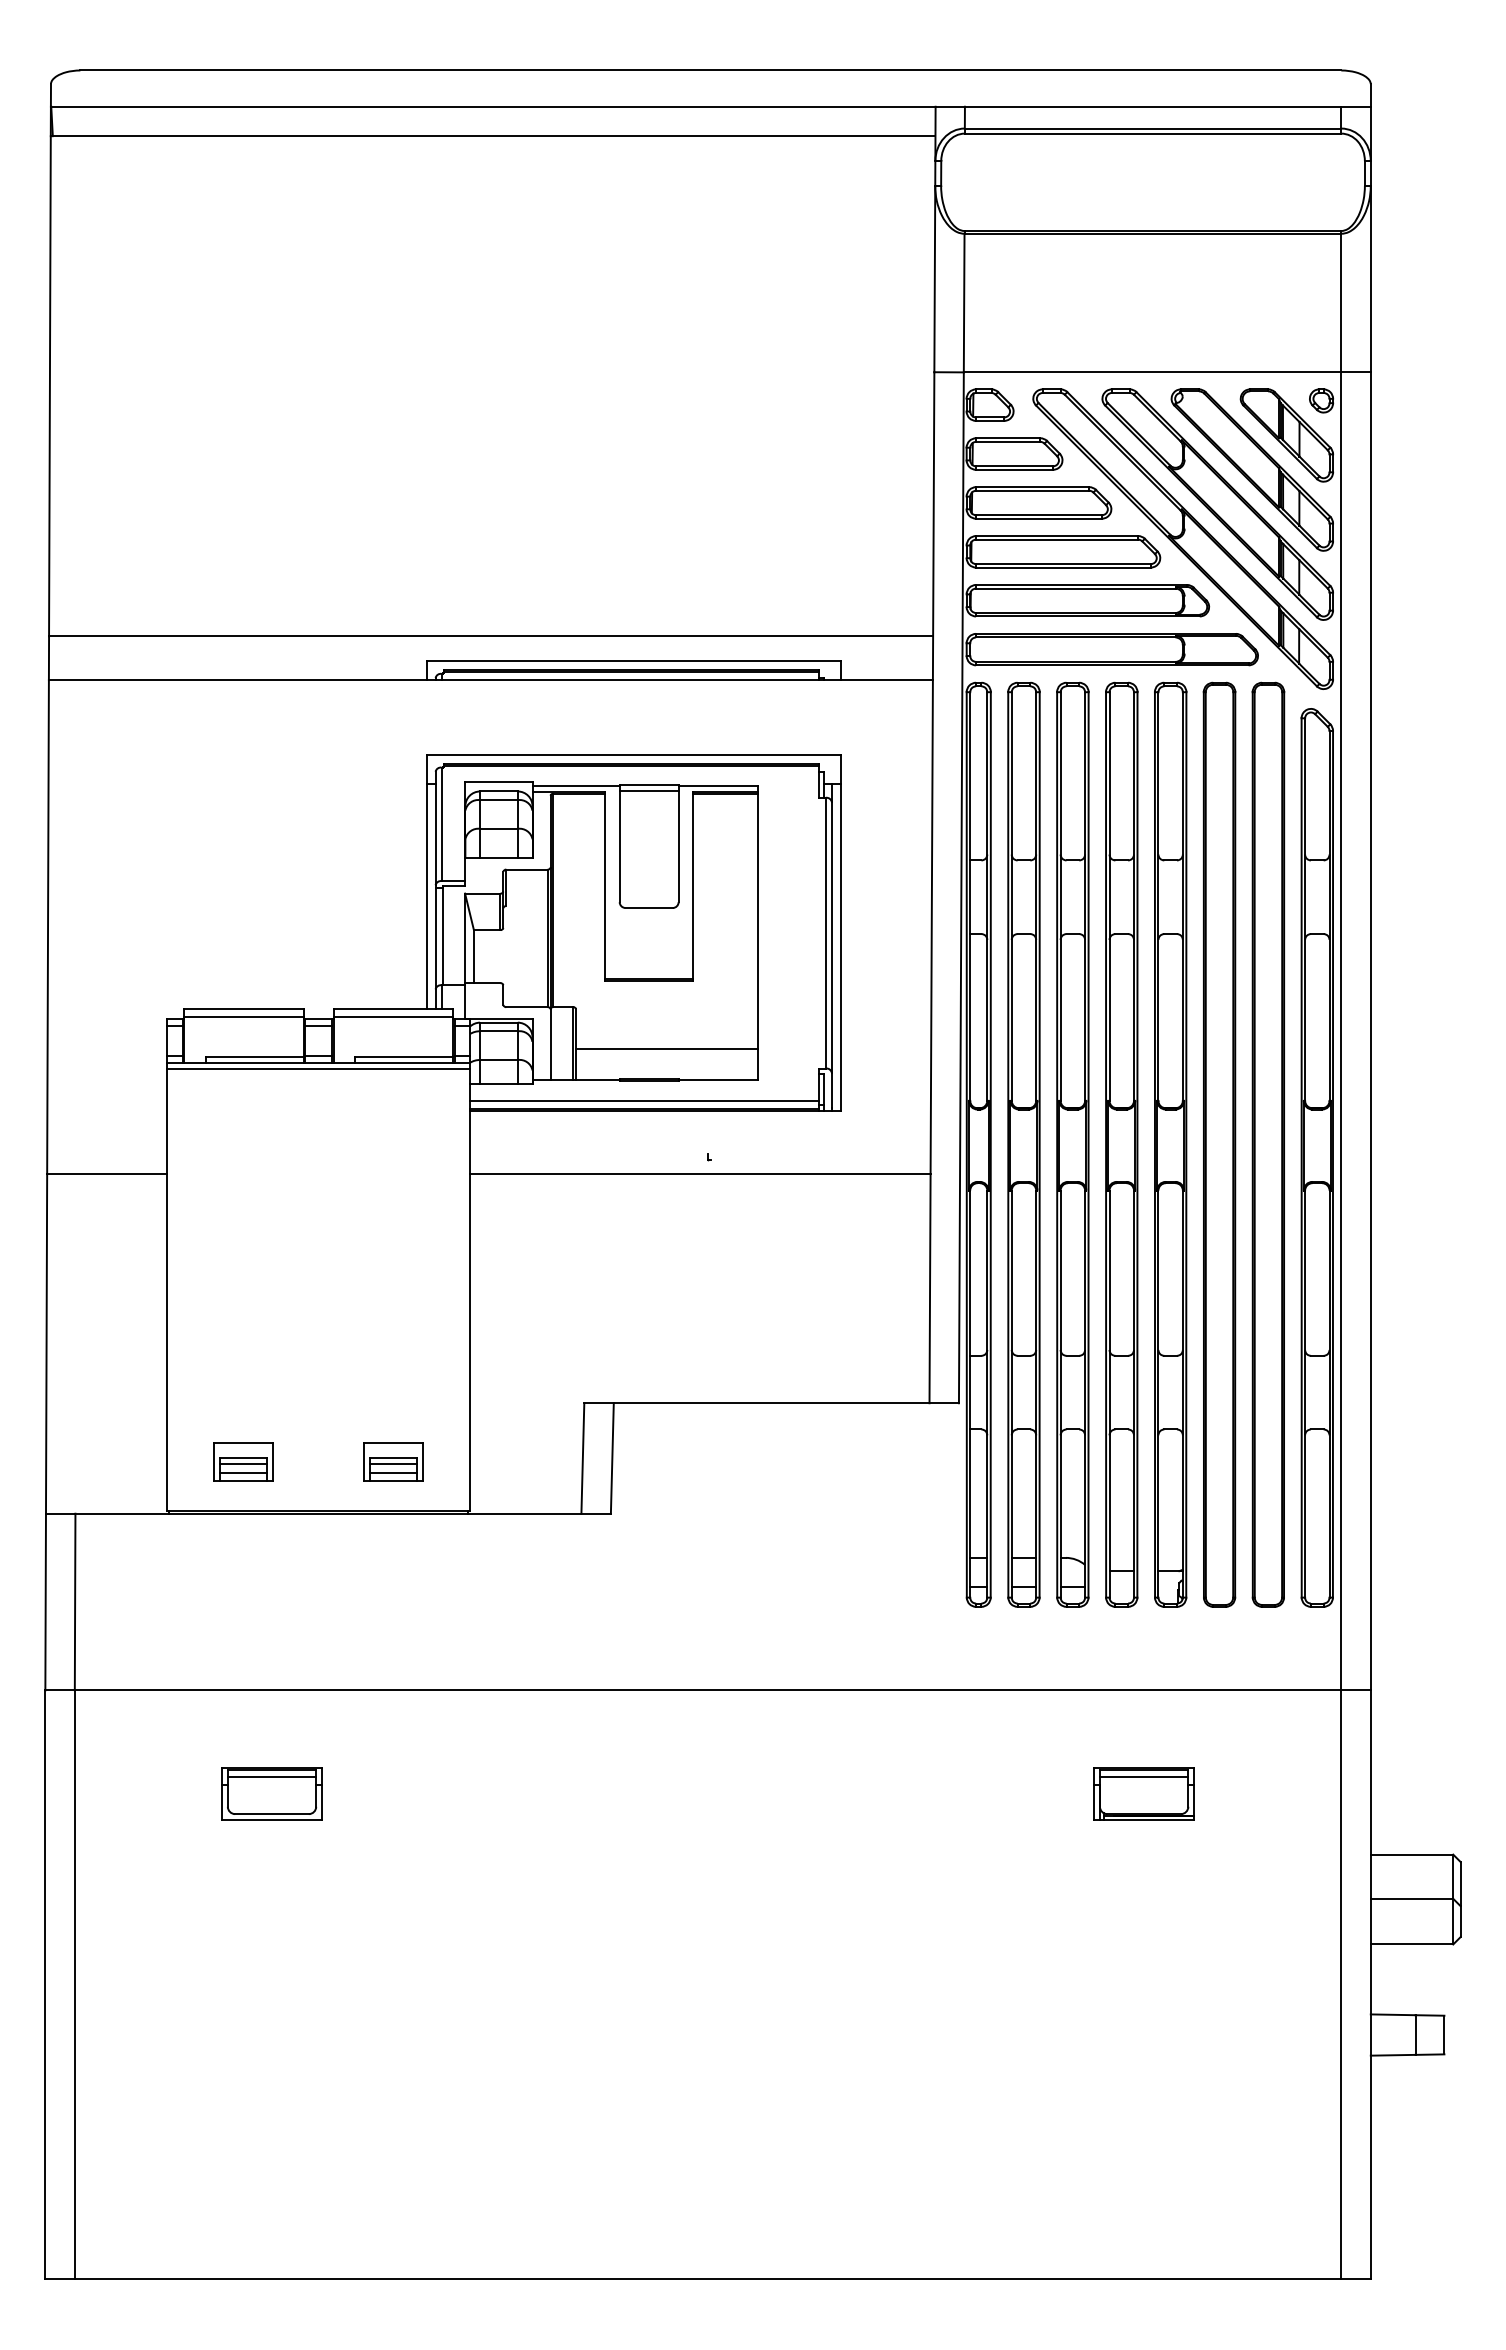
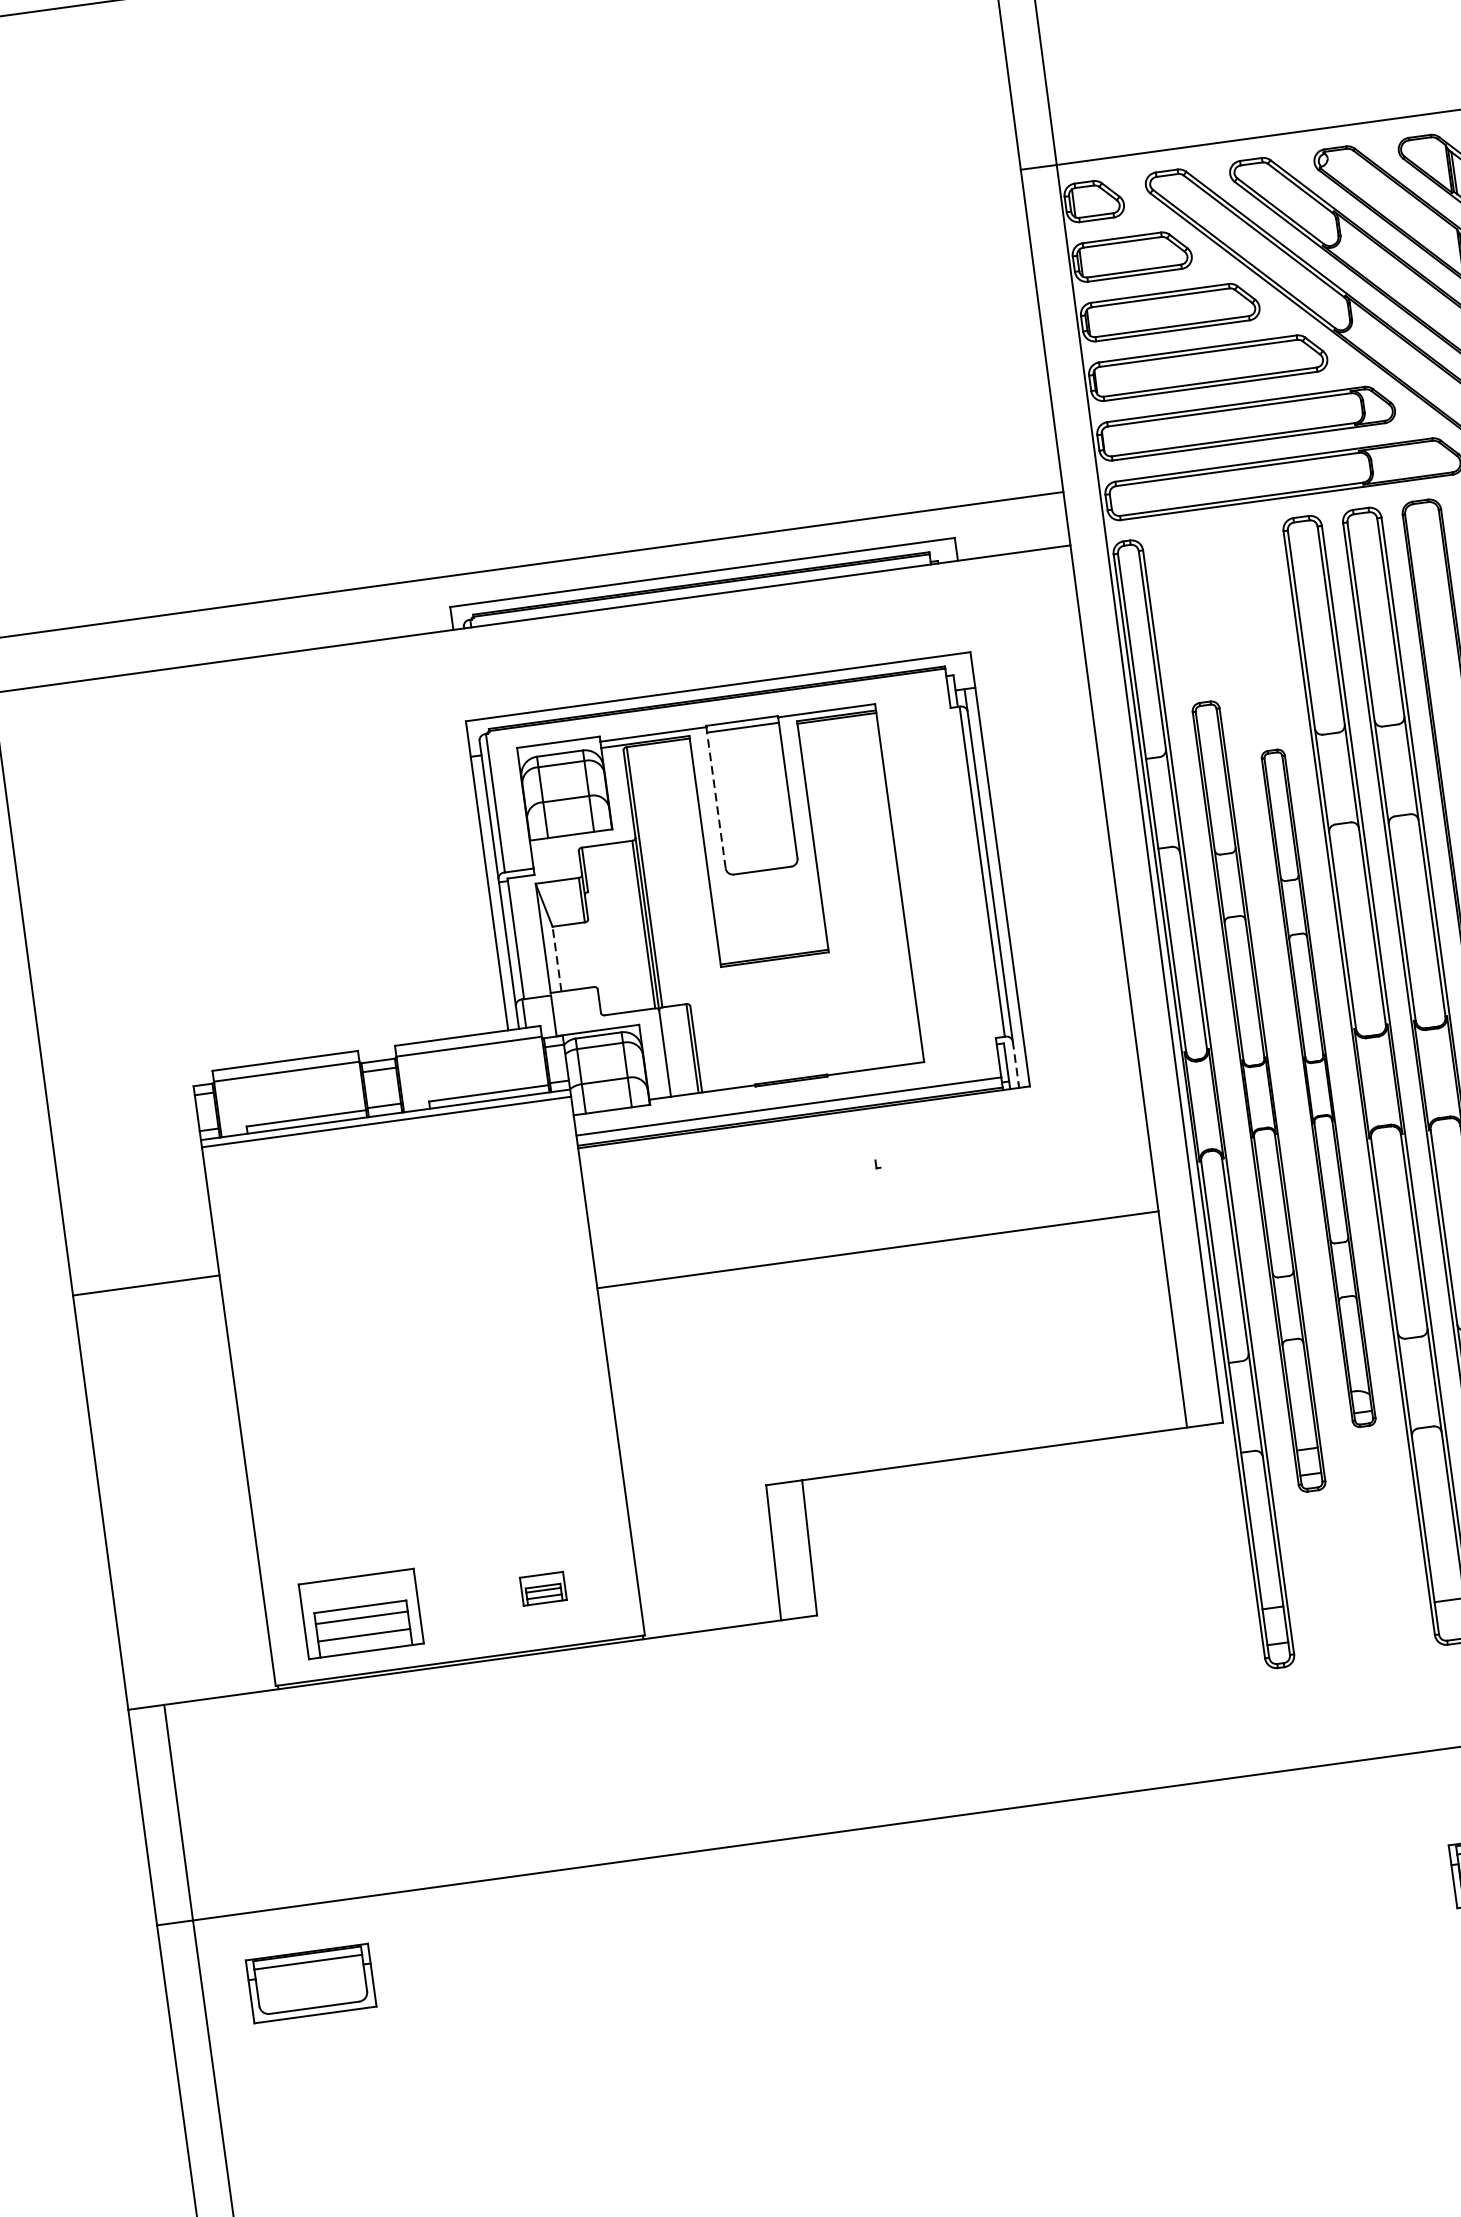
line: (619, 846) -> (716, 800), solid -> dashed
line: (473, 956) -> (556, 959), solid -> dashed
line: (667, 1048) -> (808, 1038), removed
line: (831, 1090) -> (1015, 1062), solid -> dashed
part: (1023, 1144) -> (1258, 1096), size x0.7
part: (1072, 1144) -> (1318, 1088), size x0.6
line: (700, 1174) -> (878, 1250), moved
part: (243, 1461) -> (360, 1613), size x1.6
part: (393, 1461) -> (543, 1588), size x0.6
part: (271, 1793) -> (310, 1982), moved

